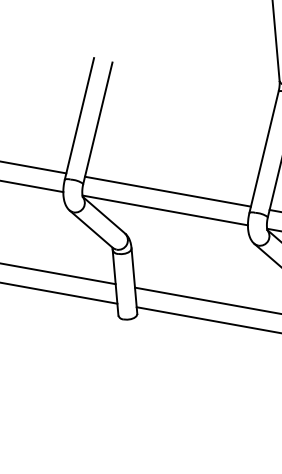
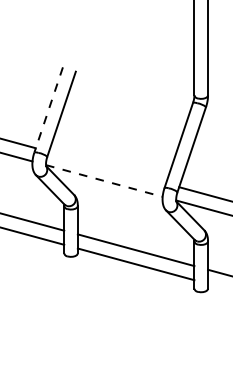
line: (79, 118) -> (48, 109), solid -> dashed
line: (167, 191) -> (107, 167), removed
line: (165, 211) -> (104, 181), solid -> dashed

